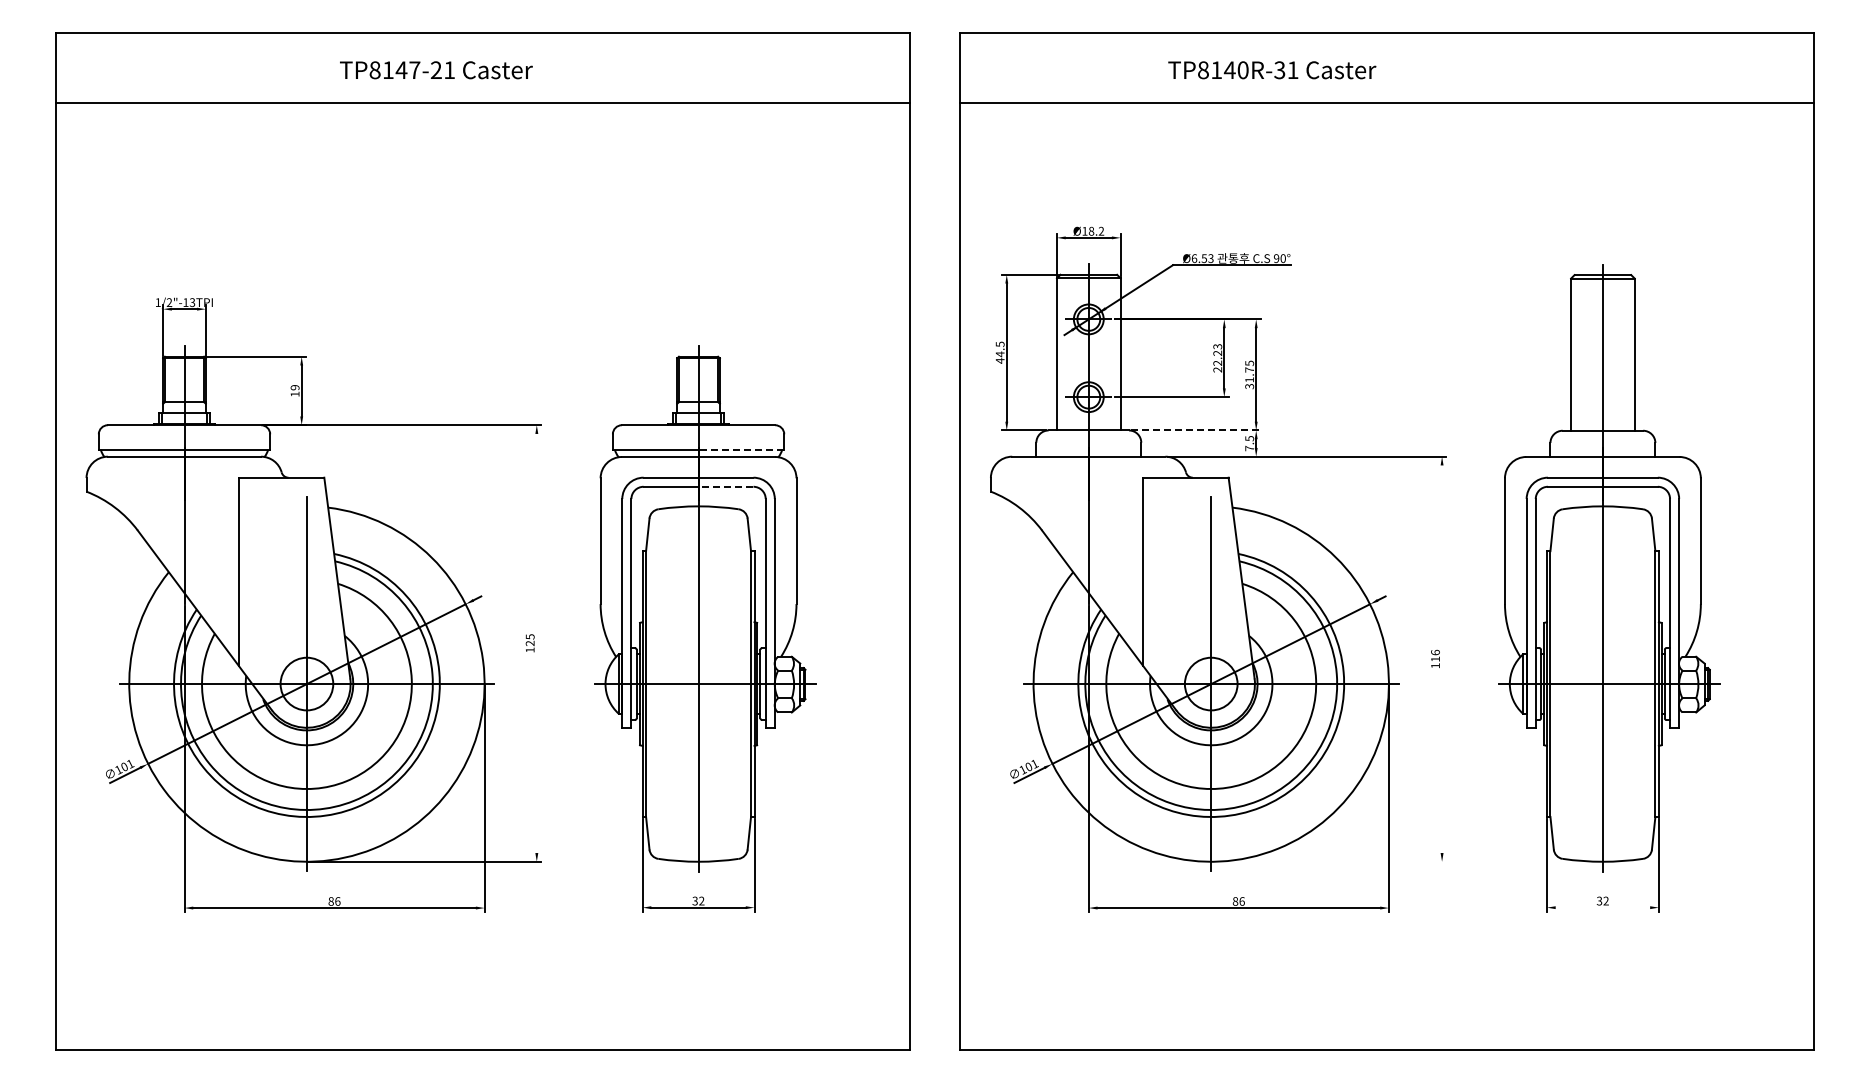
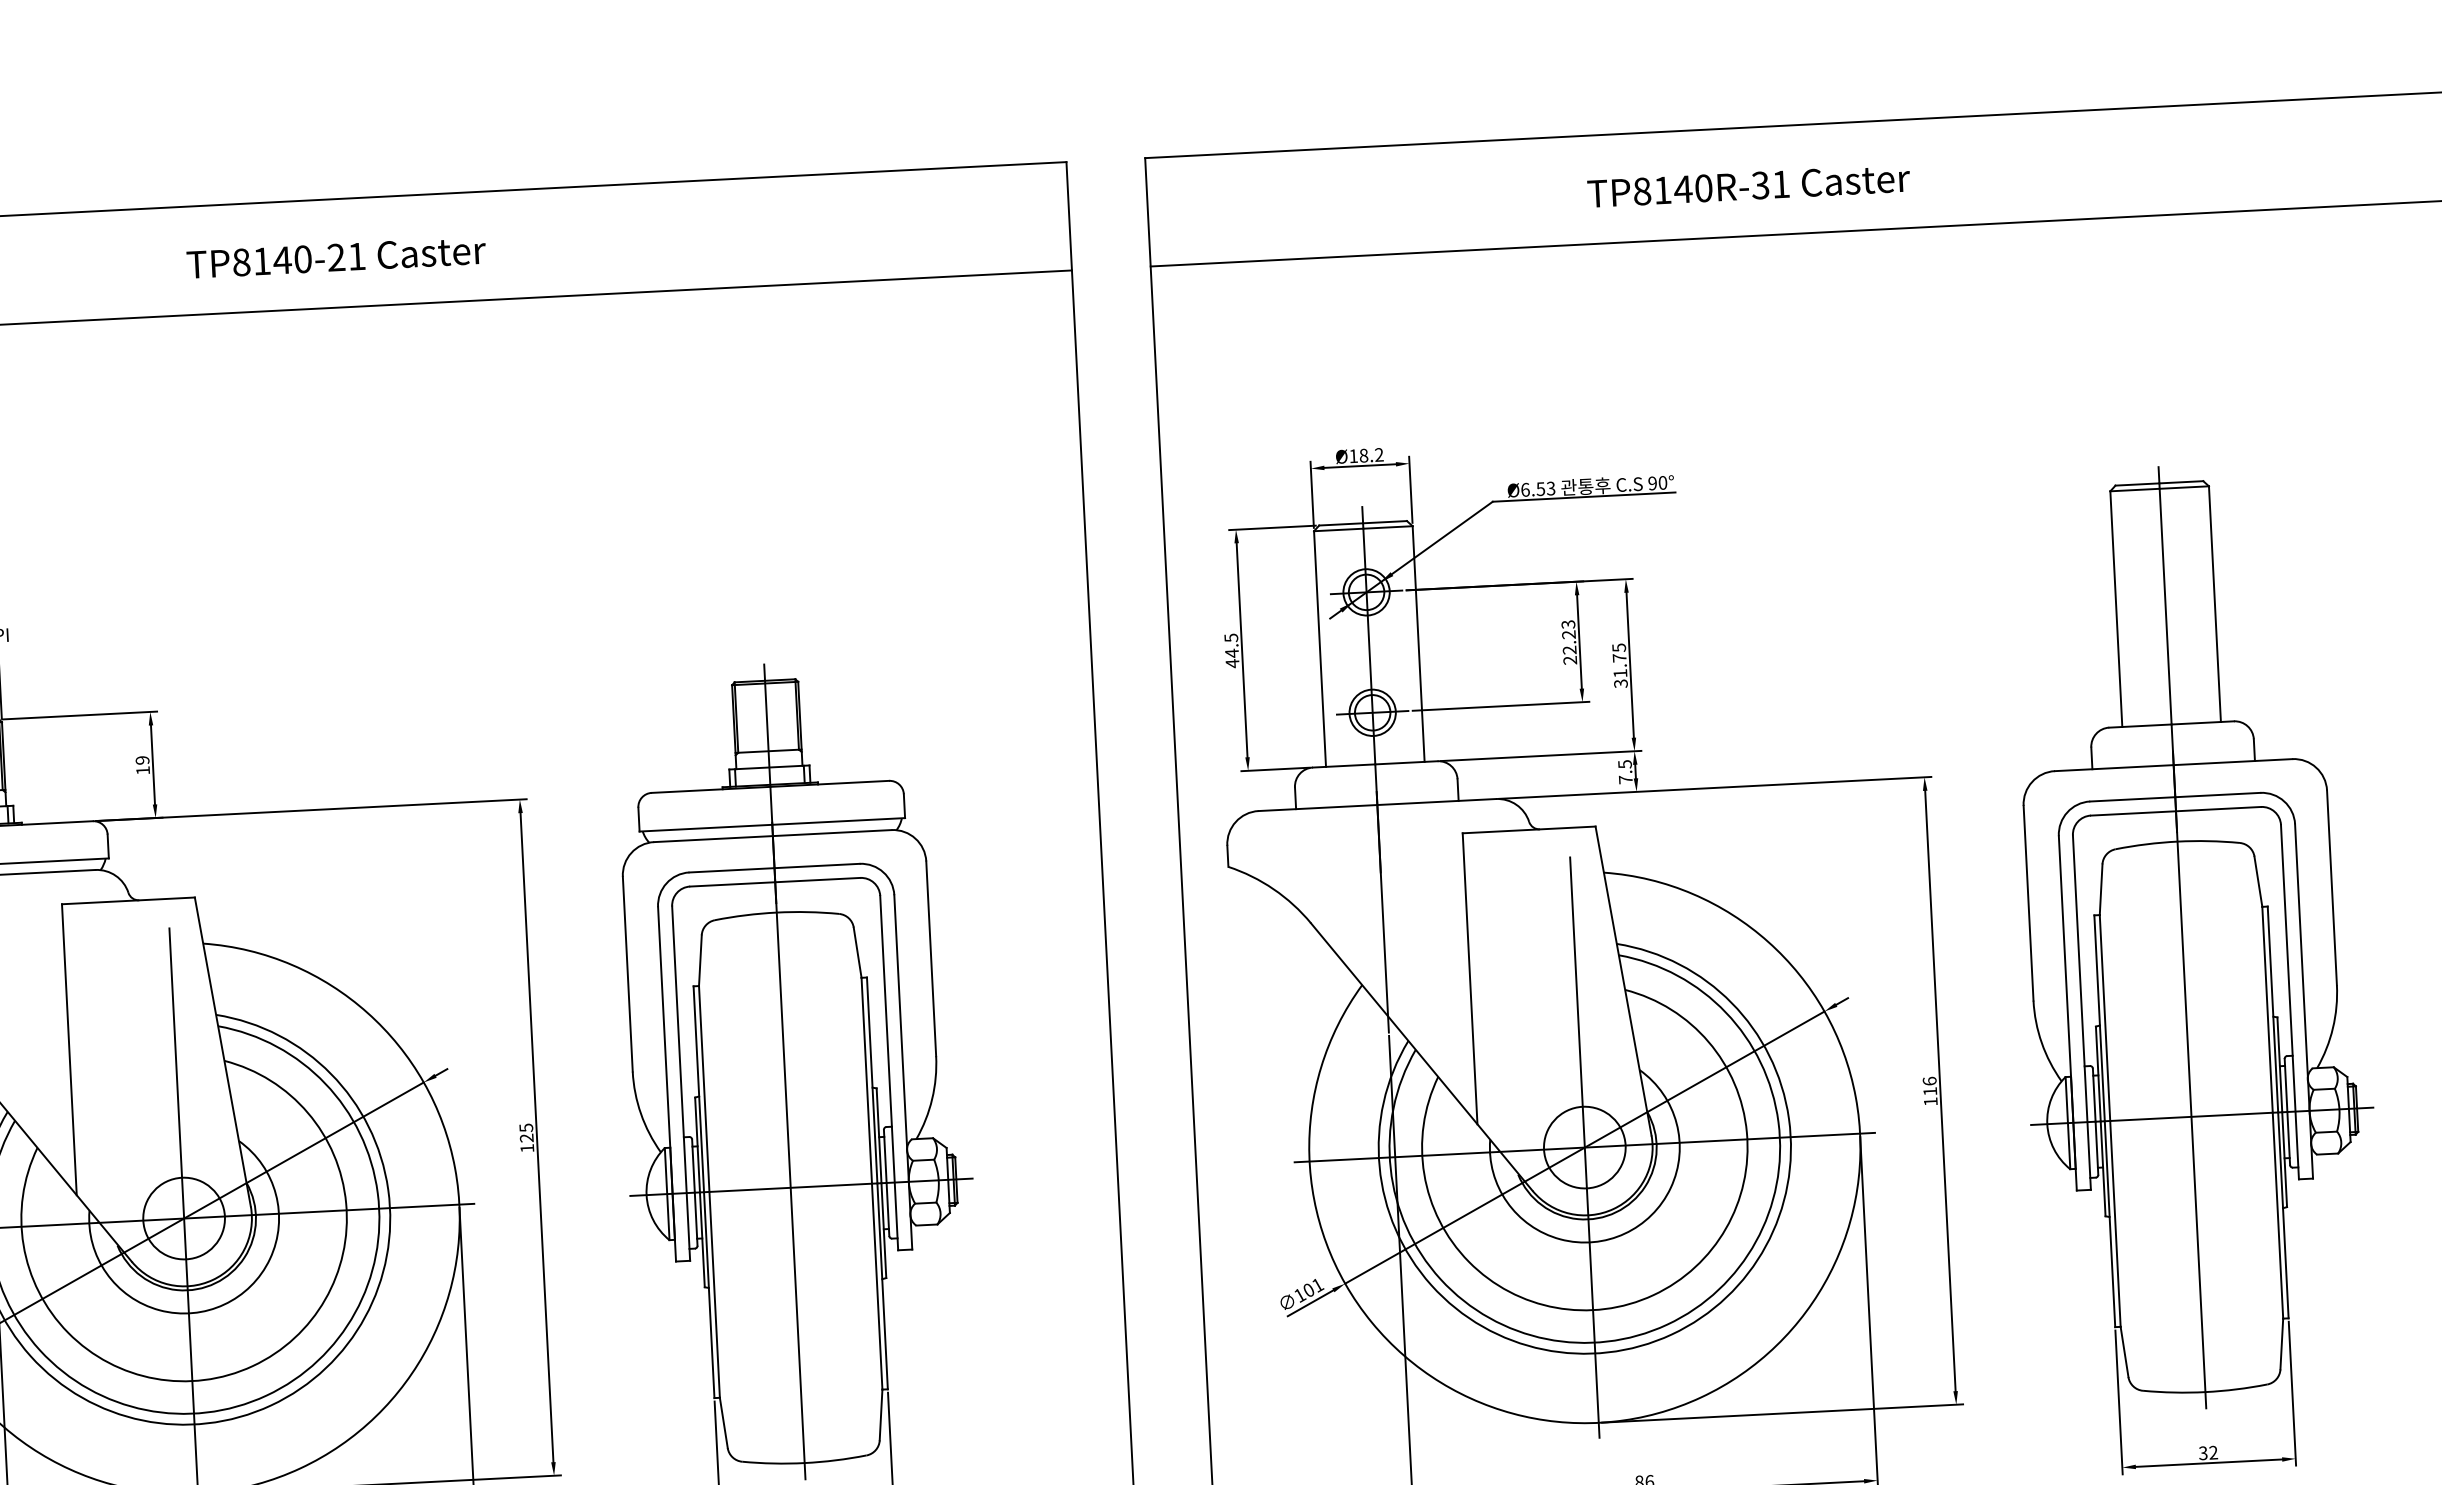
text: (414, 70) -> (302, 259), 8147 -> 8140
text: (1272, 70) -> (1749, 186), moved
line: (1195, 430) -> (1540, 756), dashed -> solid
line: (741, 449) -> (838, 821), dashed -> solid
line: (725, 486) -> (816, 879), dashed -> solid
line: (536, 643) -> (536, 1137), added
line: (1442, 659) -> (1941, 1091), added
line: (1329, 861) -> (1781, 1413), added
line: (1602, 907) -> (2208, 1462), added

